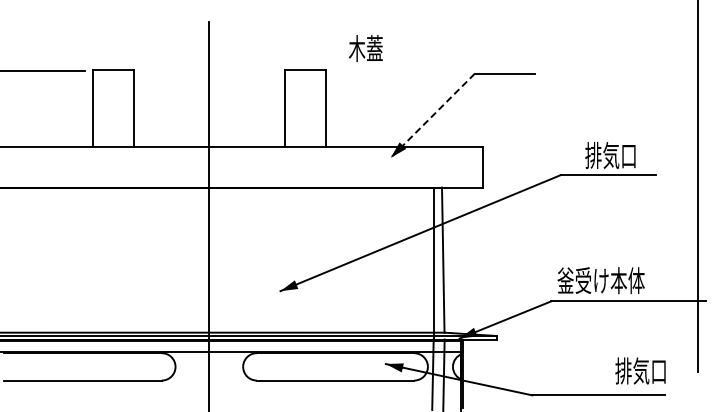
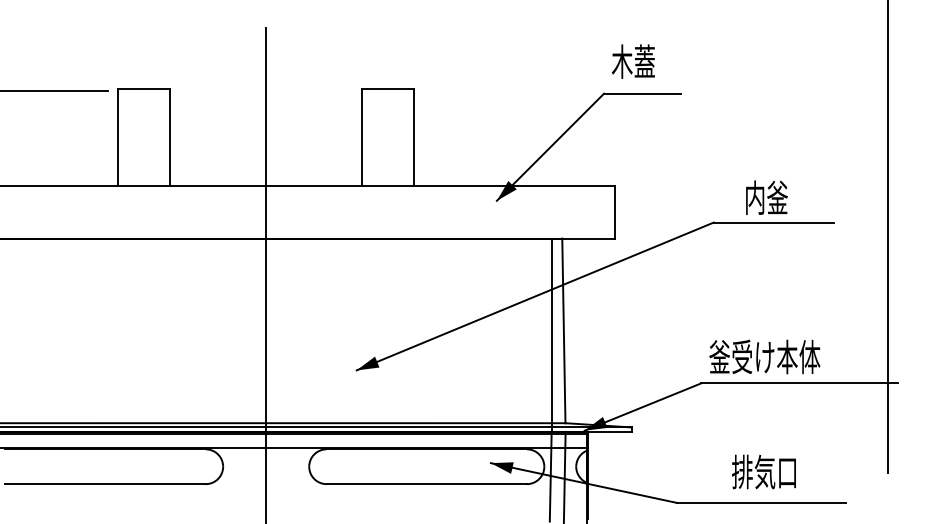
text: (365, 48) -> (632, 61), moved
line: (432, 115) -> (550, 146), dashed -> solid
text: (610, 154) -> (776, 196), 排気口 -> 内釜
text: (640, 370) -> (763, 471), moved

